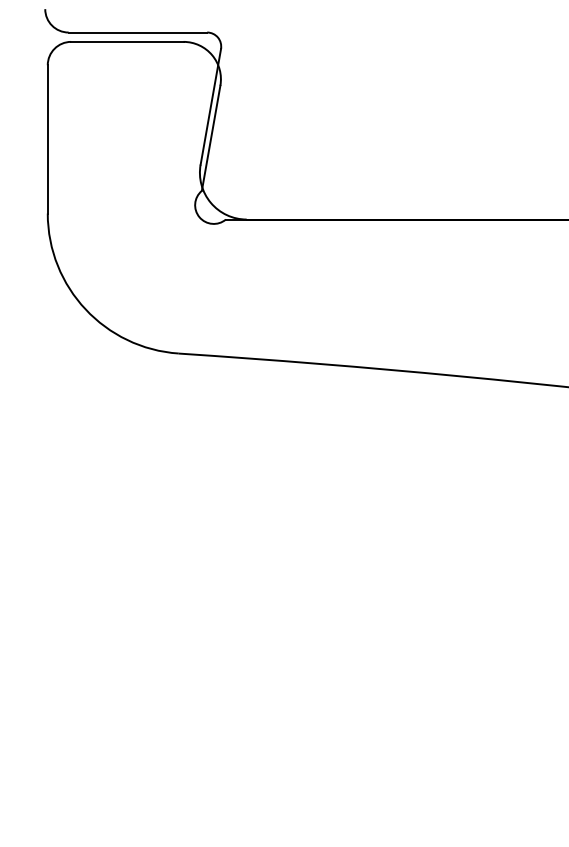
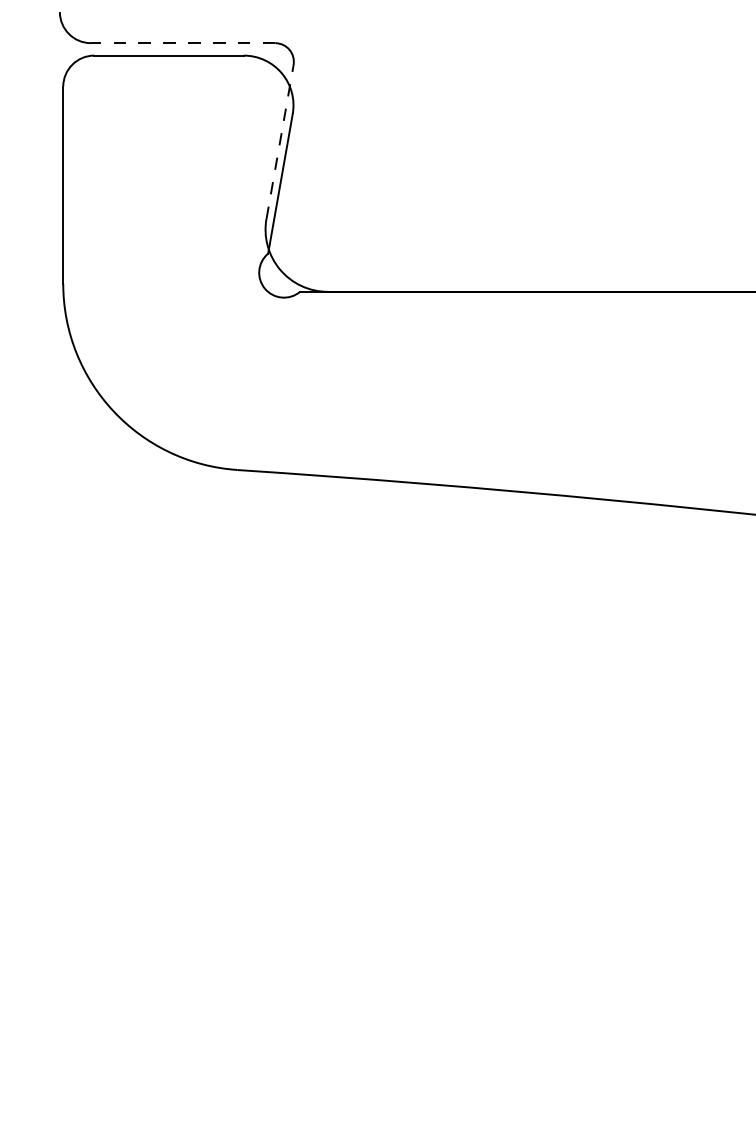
line: (137, 32) -> (182, 43), solid -> dashed
line: (211, 106) -> (280, 141), solid -> dashed

